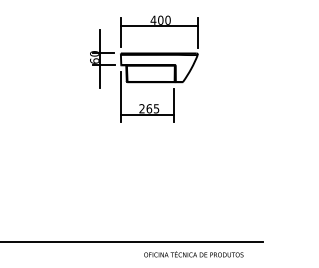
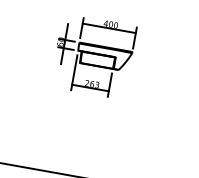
text: (156, 108) -> (97, 84), 265 -> 263

